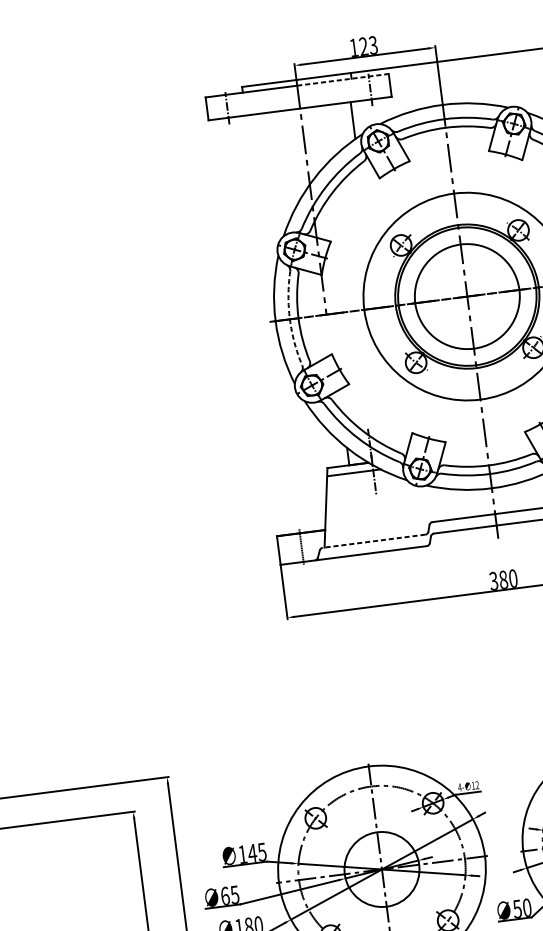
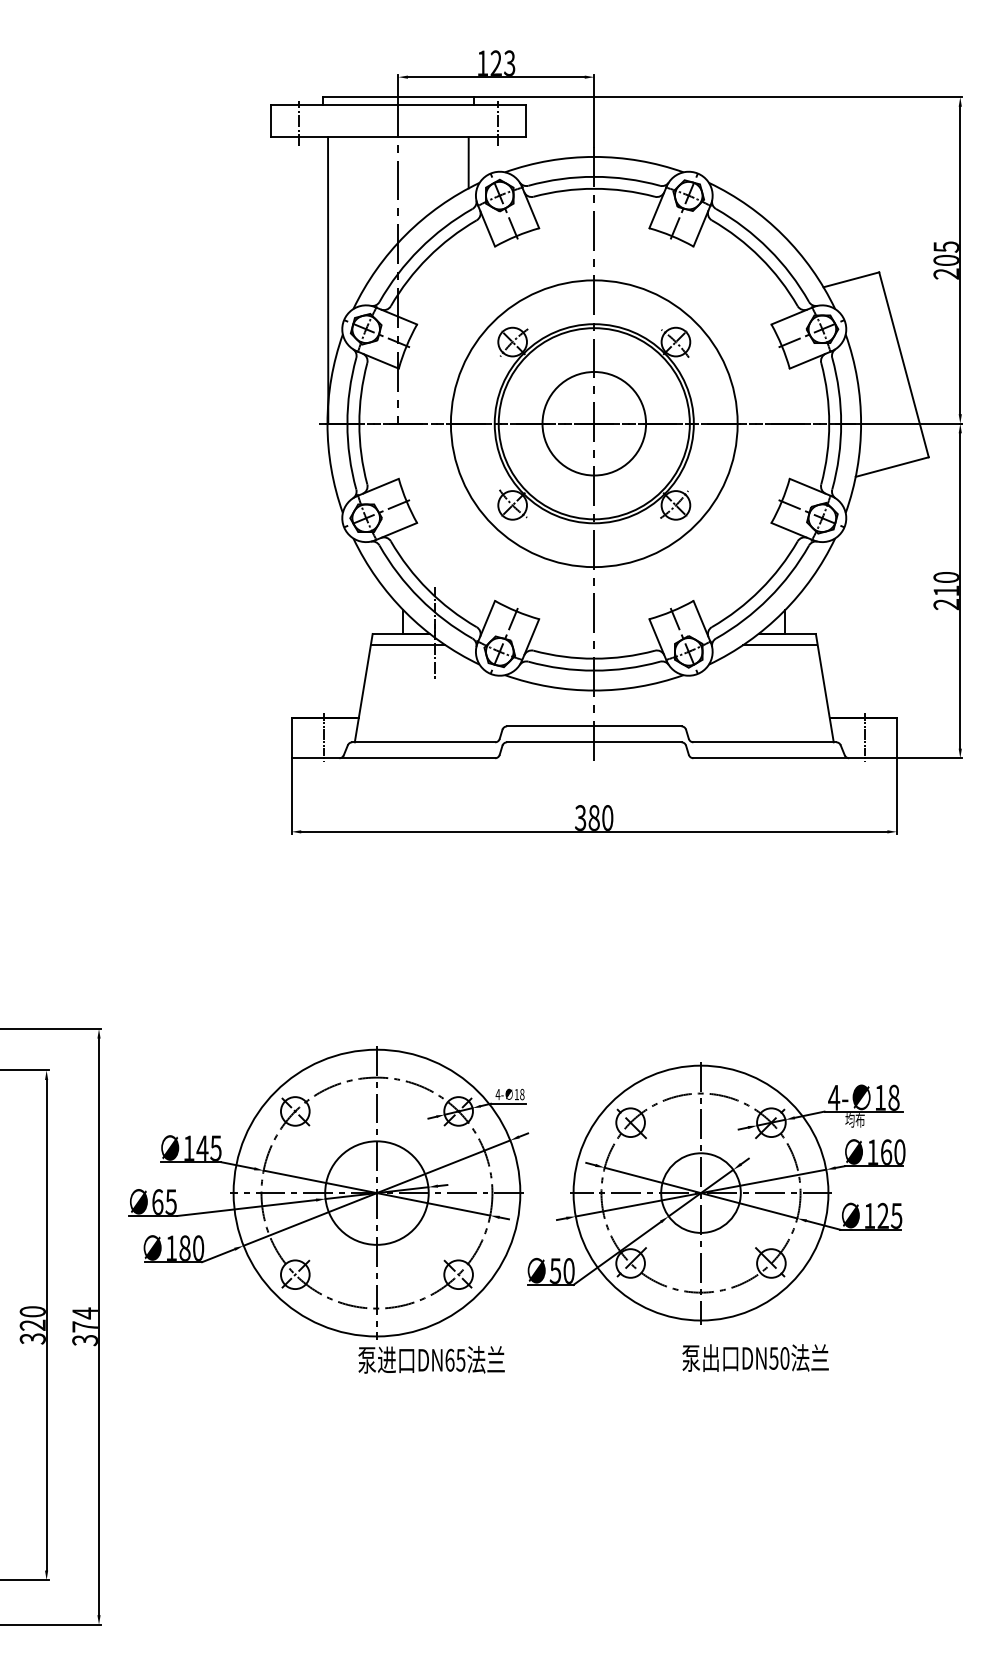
line: (343, 80) -> (462, 105), dashed -> solid
line: (263, 218) -> (328, 280), added
circle: (467, 296) -> (594, 423), size x0.71
arc: (289, 319) -> (347, 423), dashed -> solid
line: (373, 541) -> (423, 742), dashed -> solid
text: (477, 785) -> (522, 1094), 12 -> 18

